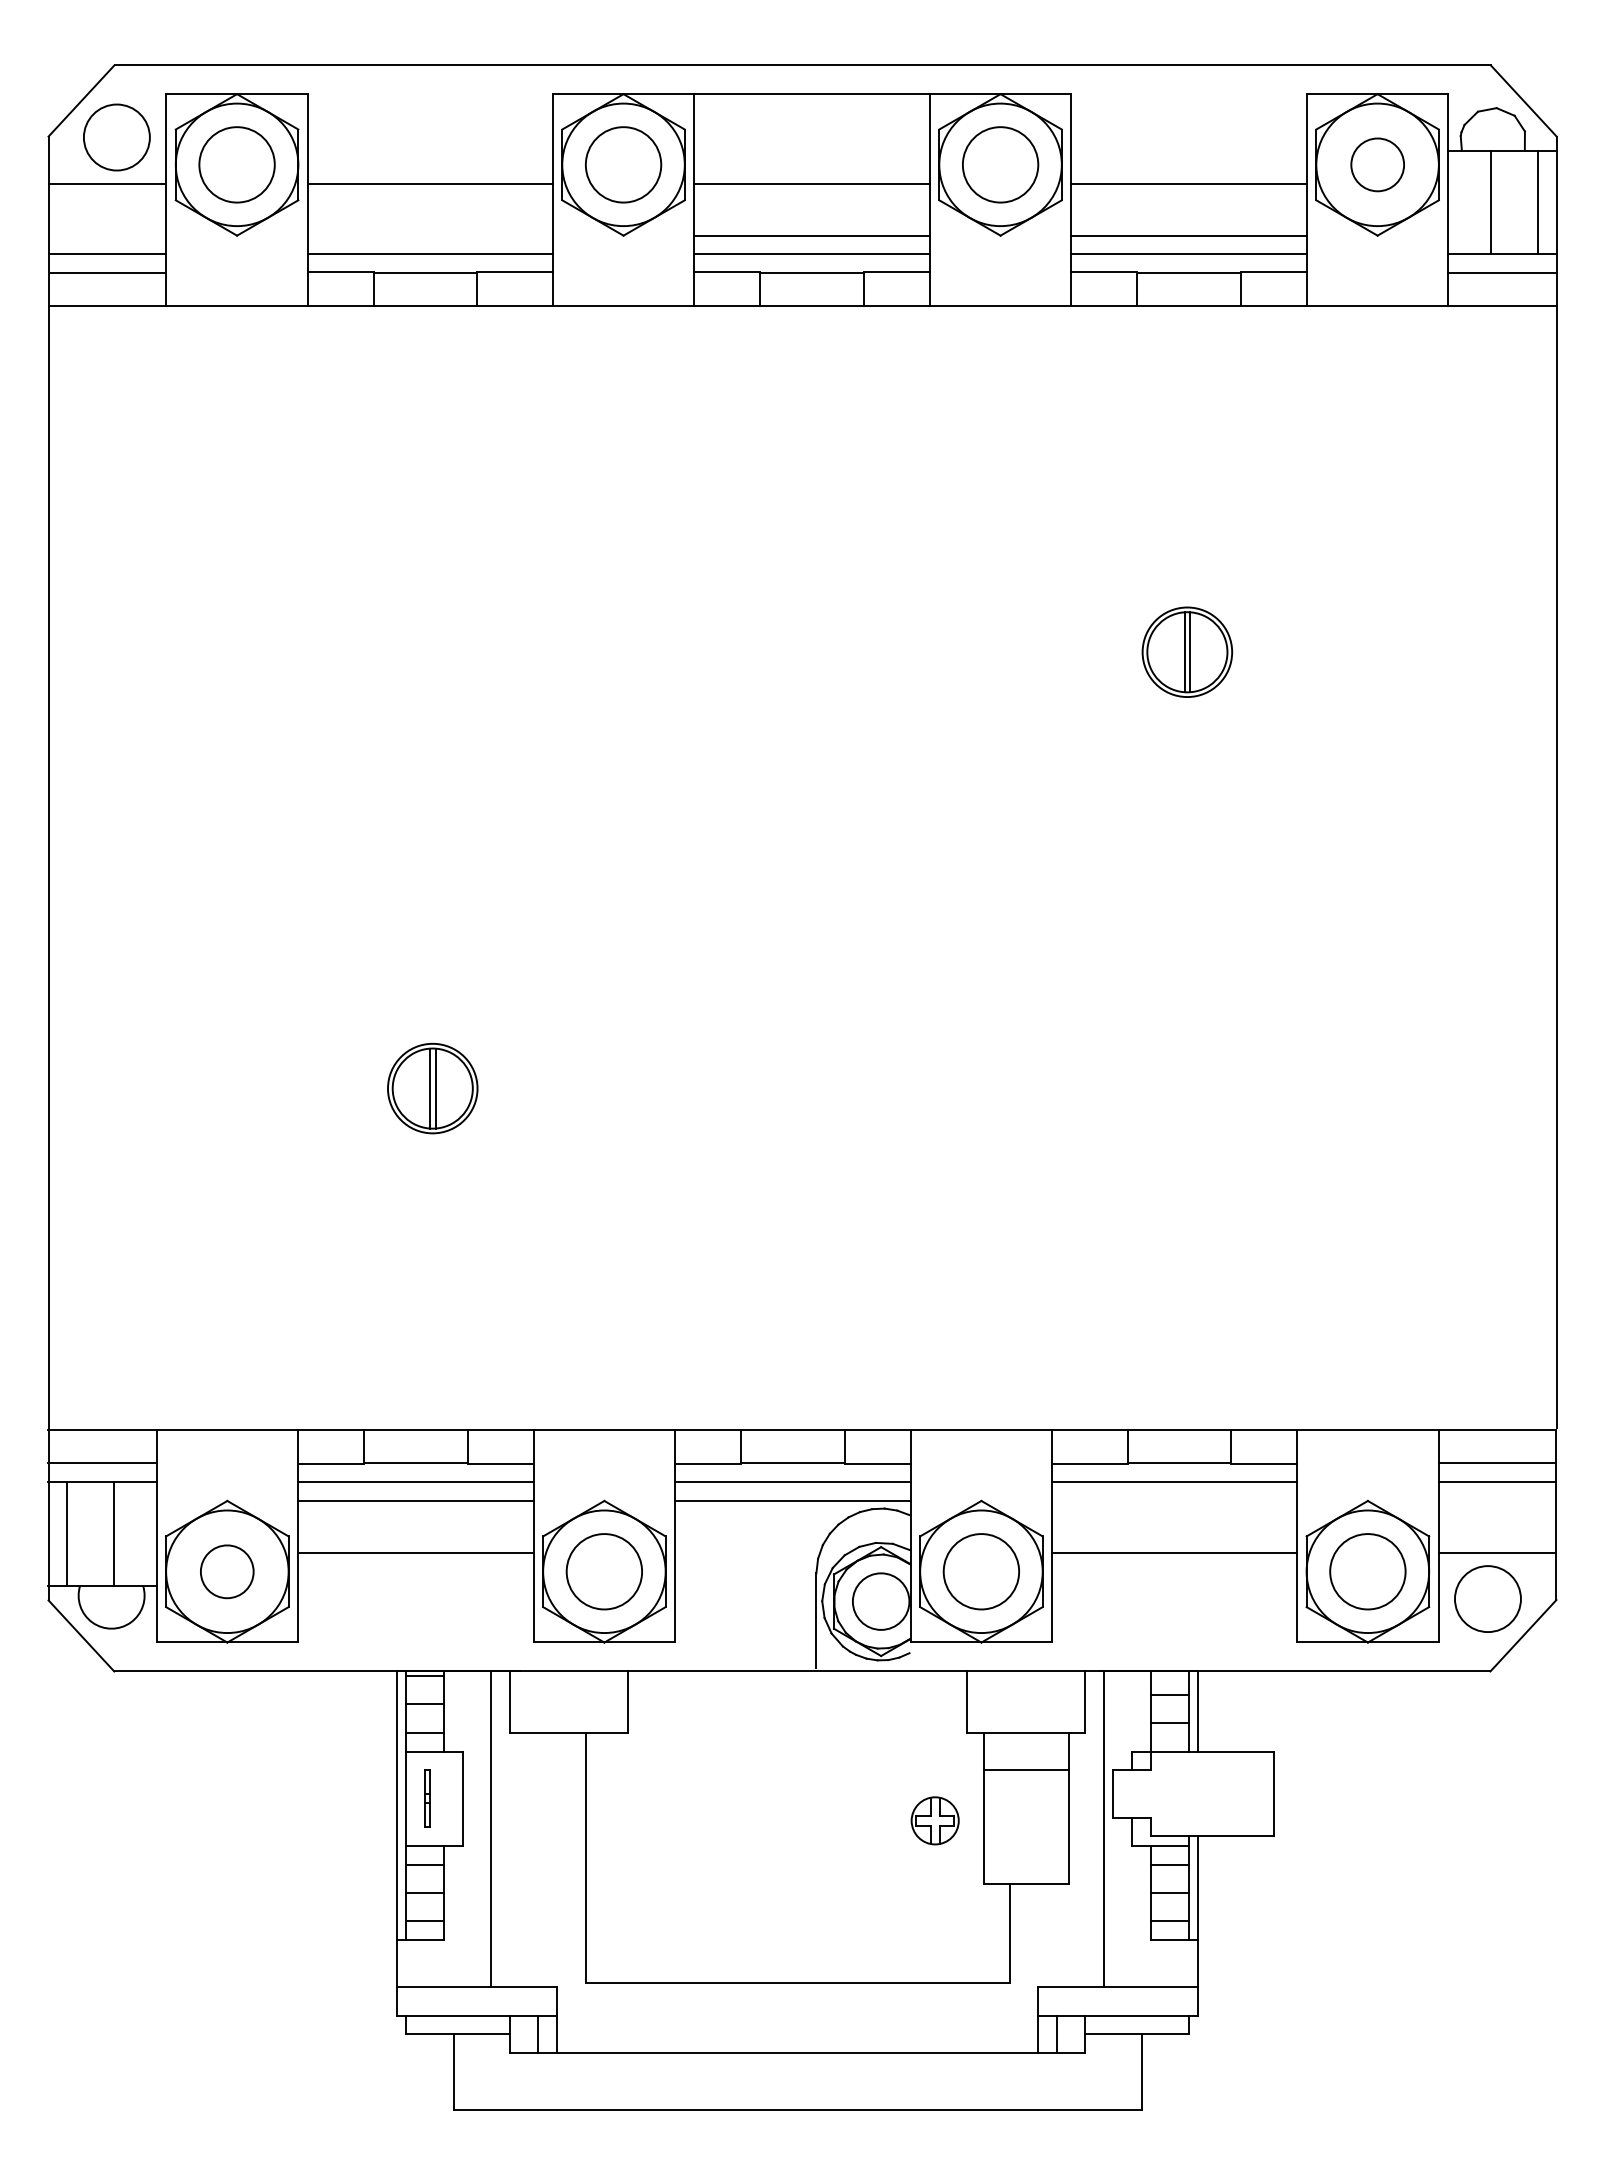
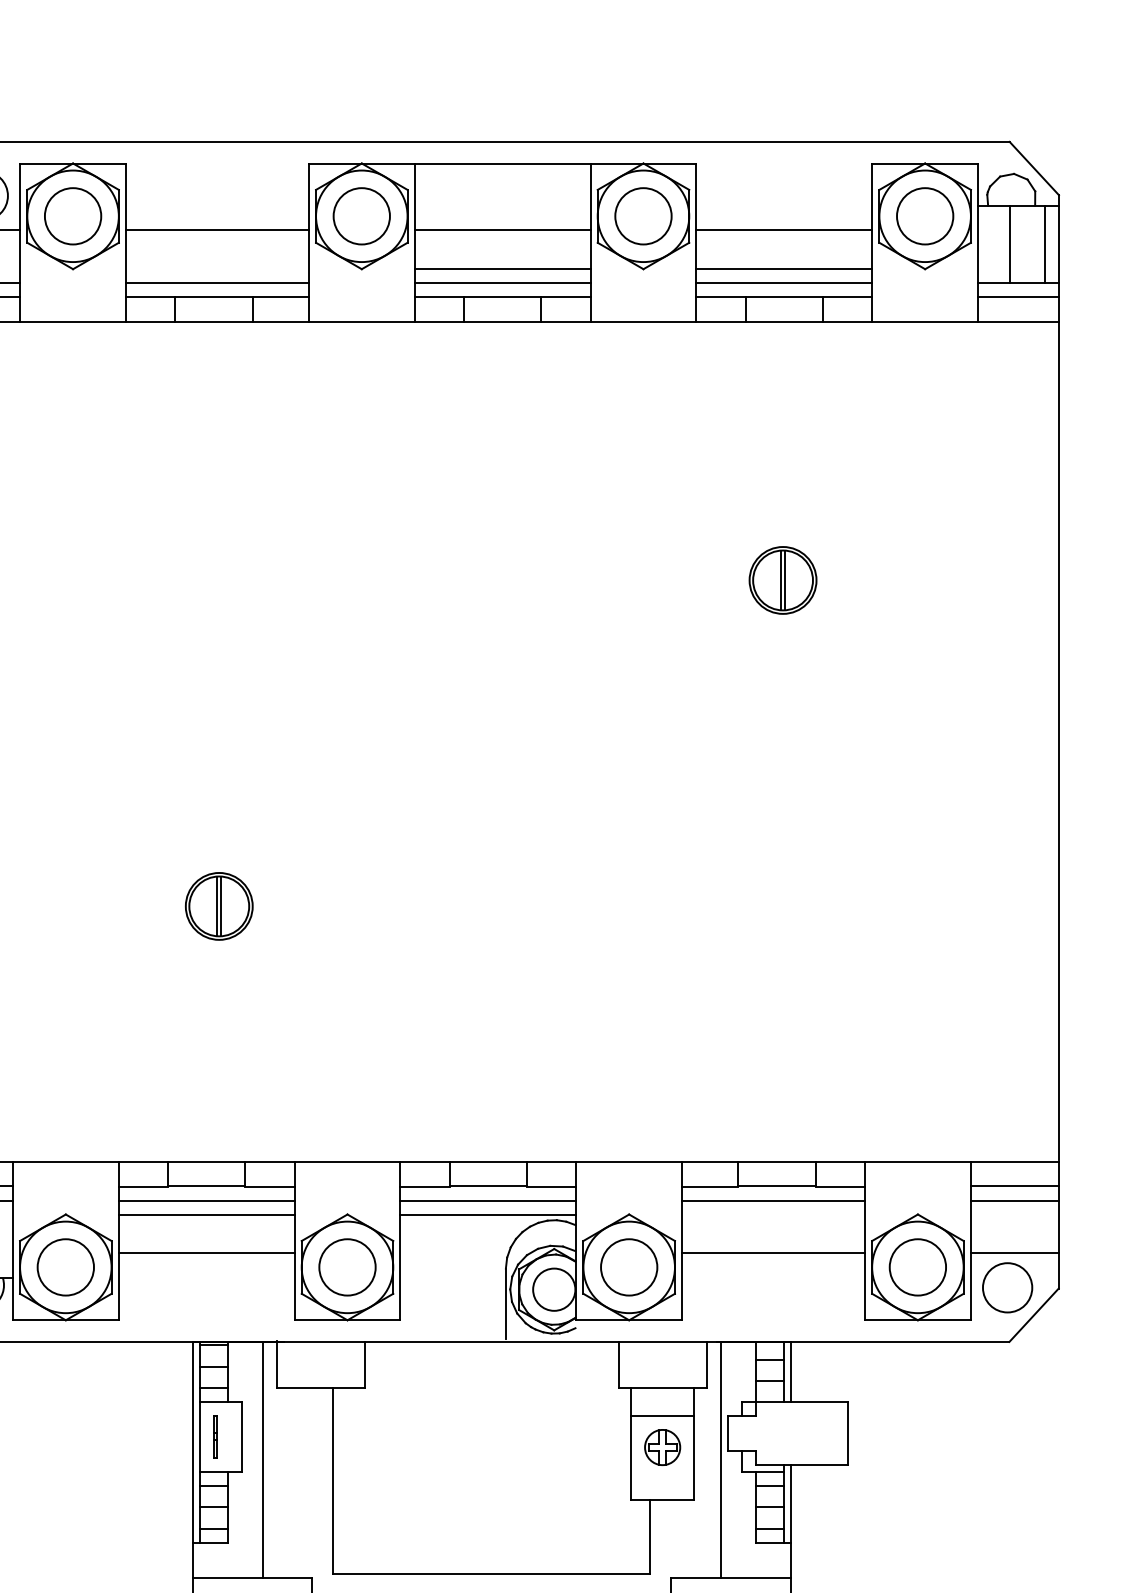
circle: (1377, 164) -> (925, 216), size x1.43
circle: (226, 1571) -> (65, 1267), size x1.43
part: (934, 1820) -> (662, 1447), moved

